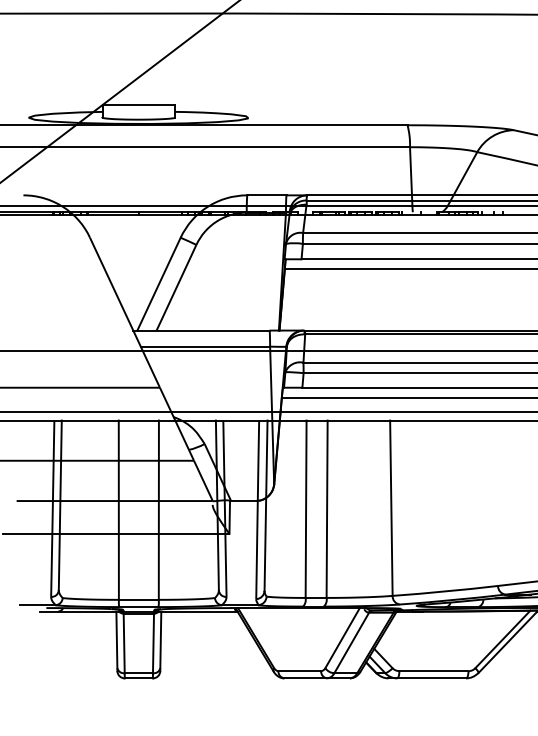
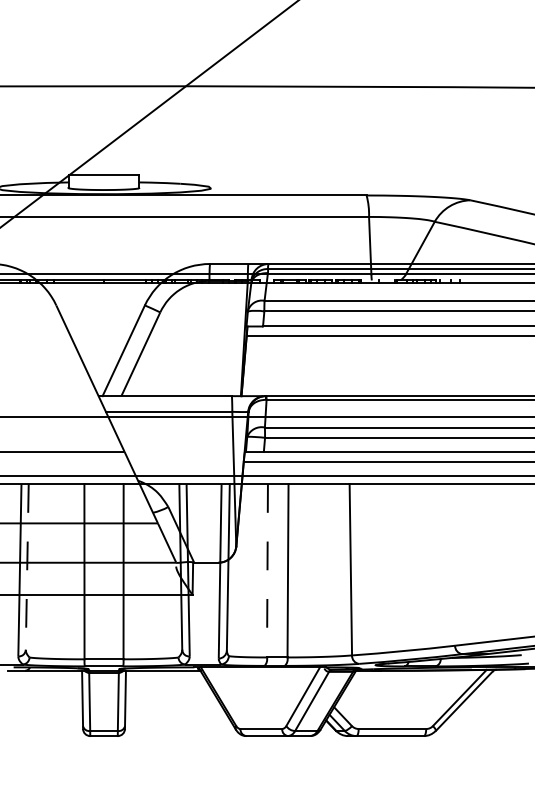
line: (60, 504) -> (27, 566), solid -> dashed
line: (306, 508) -> (267, 570), solid -> dashed

